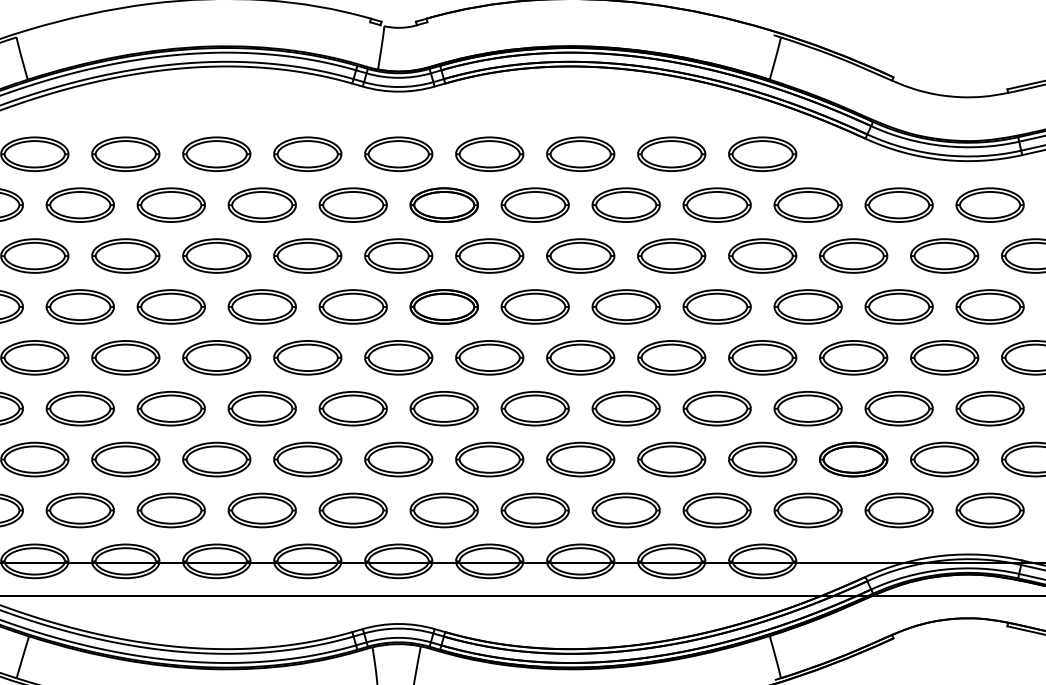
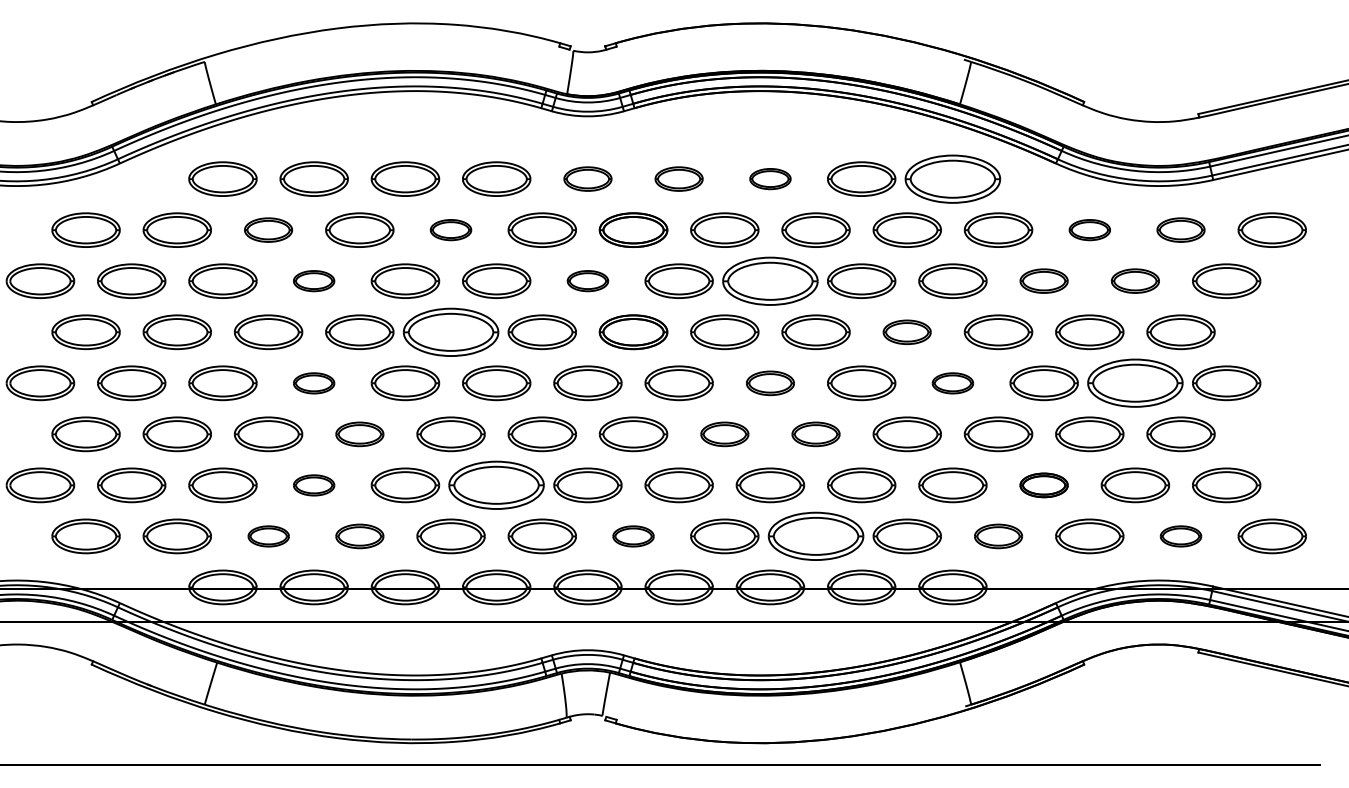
part: (398, 153) -> (587, 178), size x0.7
part: (489, 153) -> (678, 178), size x0.7
part: (580, 153) -> (770, 178), size x0.6
part: (762, 153) -> (952, 178), size x1.4
part: (80, 204) -> (268, 229), size x0.7
part: (261, 204) -> (450, 229), size x0.6
part: (898, 204) -> (1089, 229), size x0.6
part: (989, 204) -> (1180, 229), size x0.7
part: (125, 255) -> (313, 280), size x0.6
part: (398, 255) -> (587, 280), size x0.6
part: (580, 255) -> (770, 280), size x1.4
part: (852, 255) -> (1043, 280), size x0.7
part: (944, 255) -> (1135, 280), size x0.7
part: (261, 306) -> (450, 331), size x1.4
part: (716, 307) -> (906, 332), size x0.7
part: (125, 358) -> (313, 383), size x0.6
part: (580, 358) -> (770, 383), size x0.7
part: (762, 358) -> (952, 383), size x0.6
part: (944, 358) -> (1135, 383), size x1.4
part: (170, 408) -> (359, 434), size x0.7
part: (534, 408) -> (724, 434), size x0.7
part: (625, 408) -> (815, 434), size x0.7
part: (125, 459) -> (313, 485), size x0.6
part: (307, 459) -> (496, 485), size x1.4
part: (852, 459) -> (1043, 485), size x0.7
part: (80, 510) -> (268, 536), size x0.6
part: (170, 510) -> (359, 536), size x0.7
part: (444, 510) -> (633, 536), size x0.6
part: (625, 510) -> (815, 536), size x1.4
part: (808, 510) -> (998, 536), size x0.7
part: (989, 510) -> (1180, 536), size x0.6

